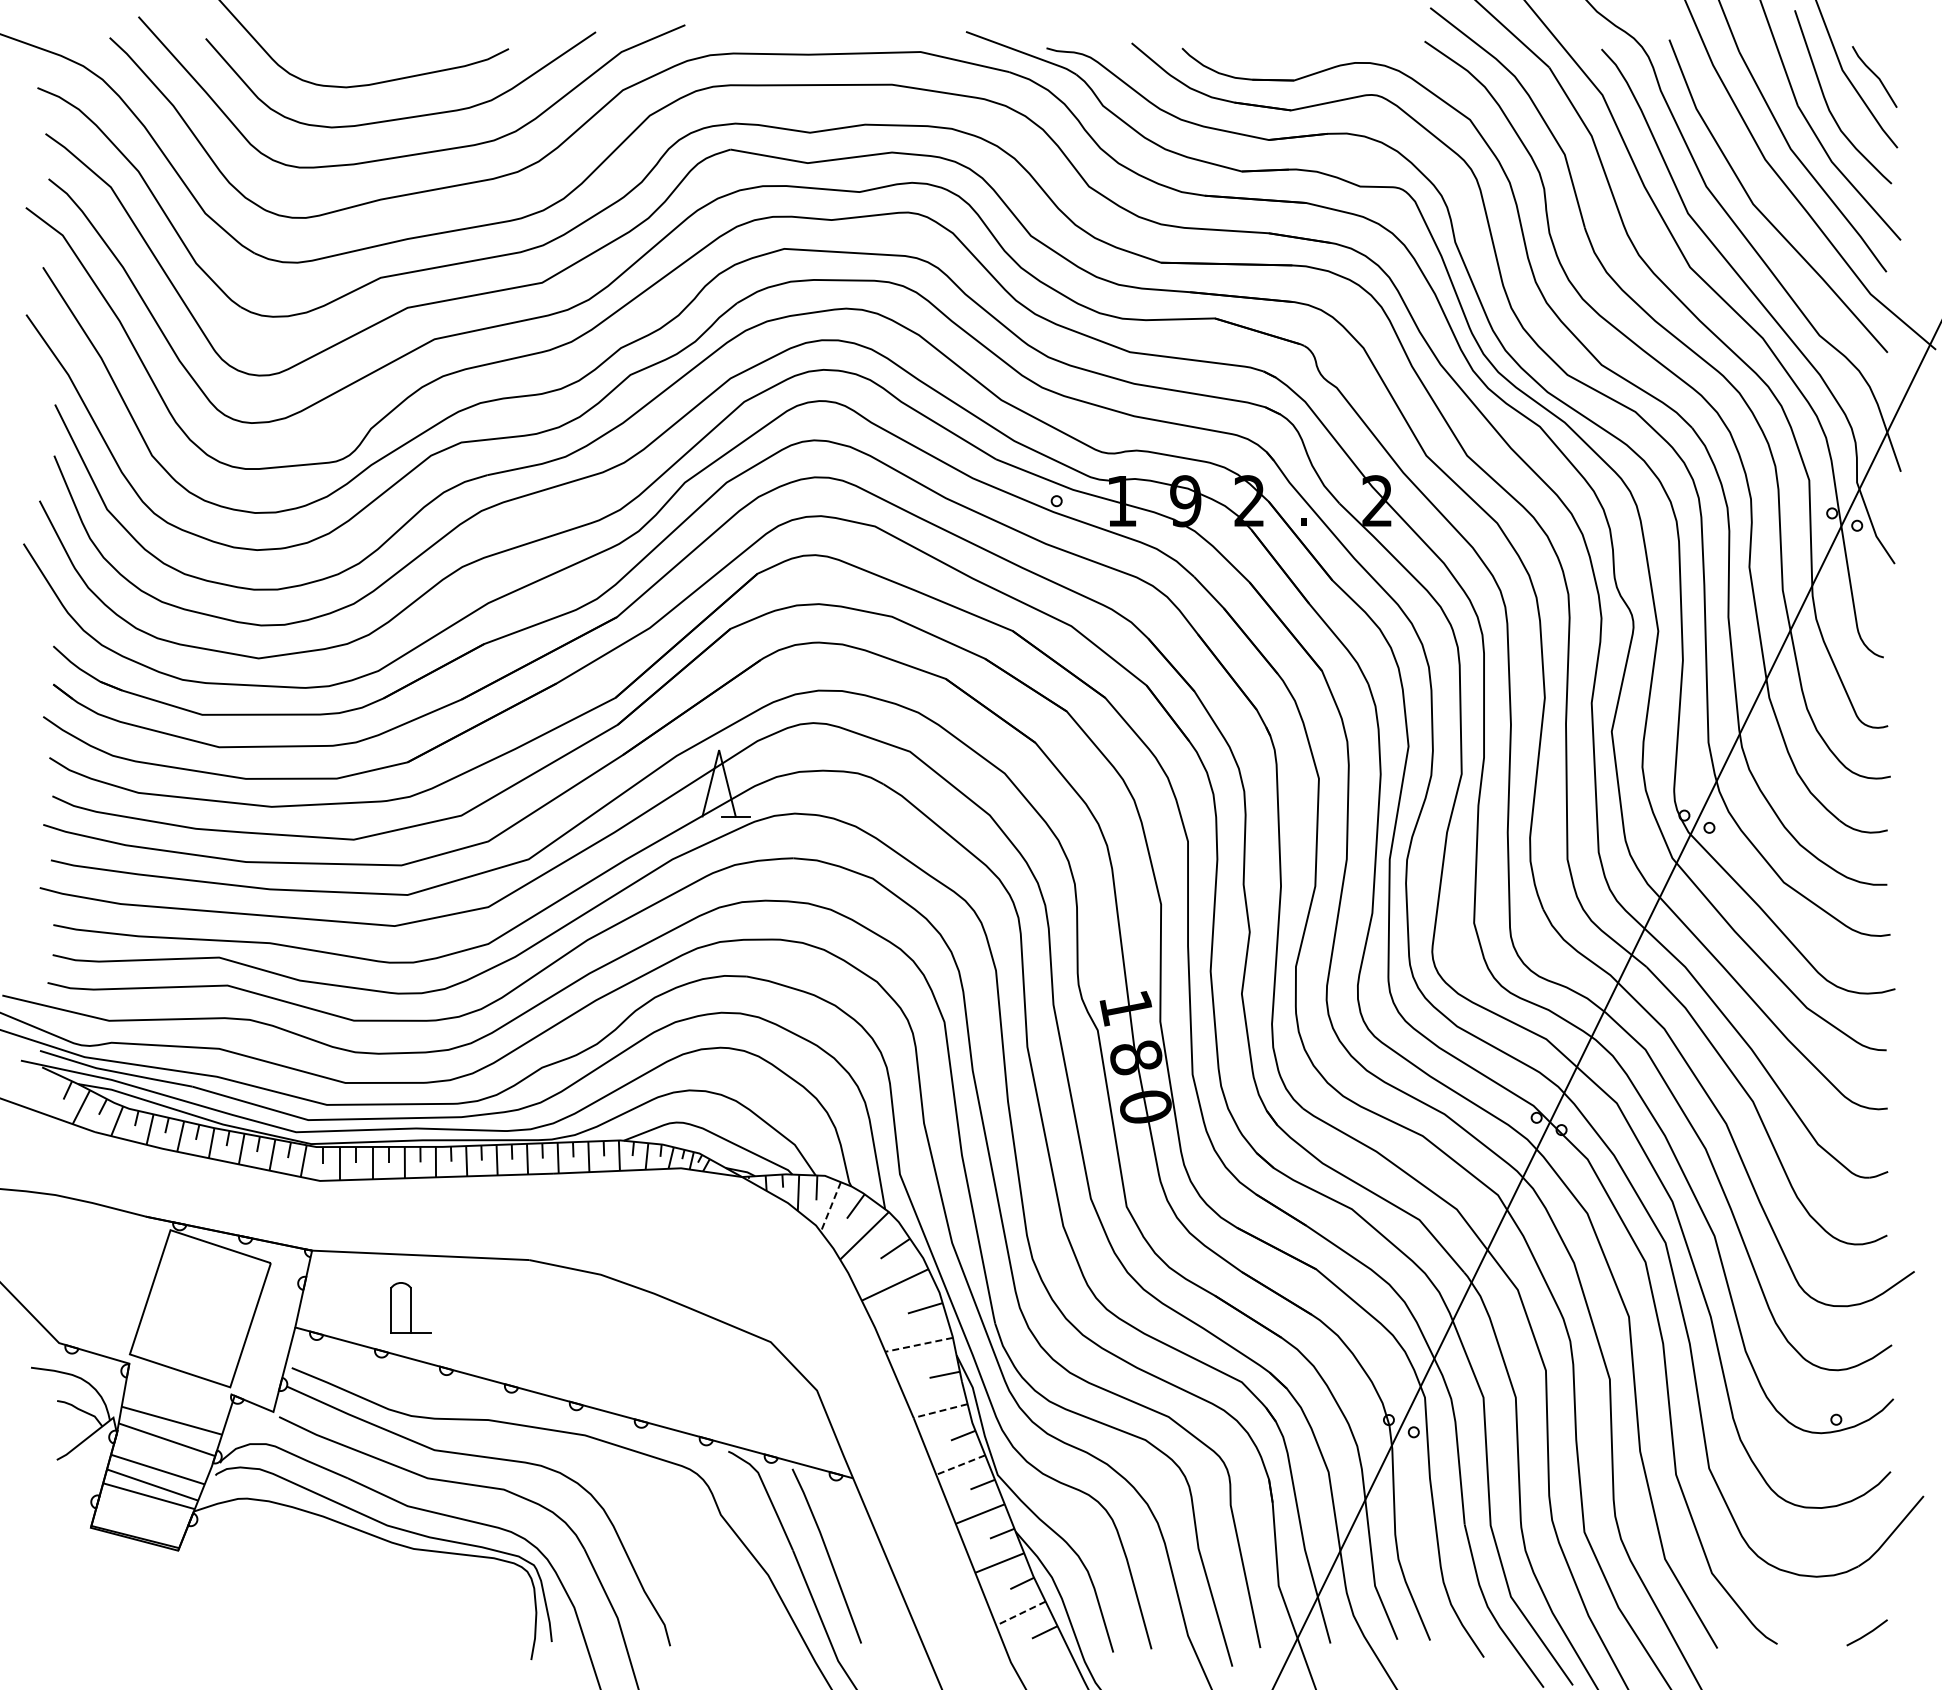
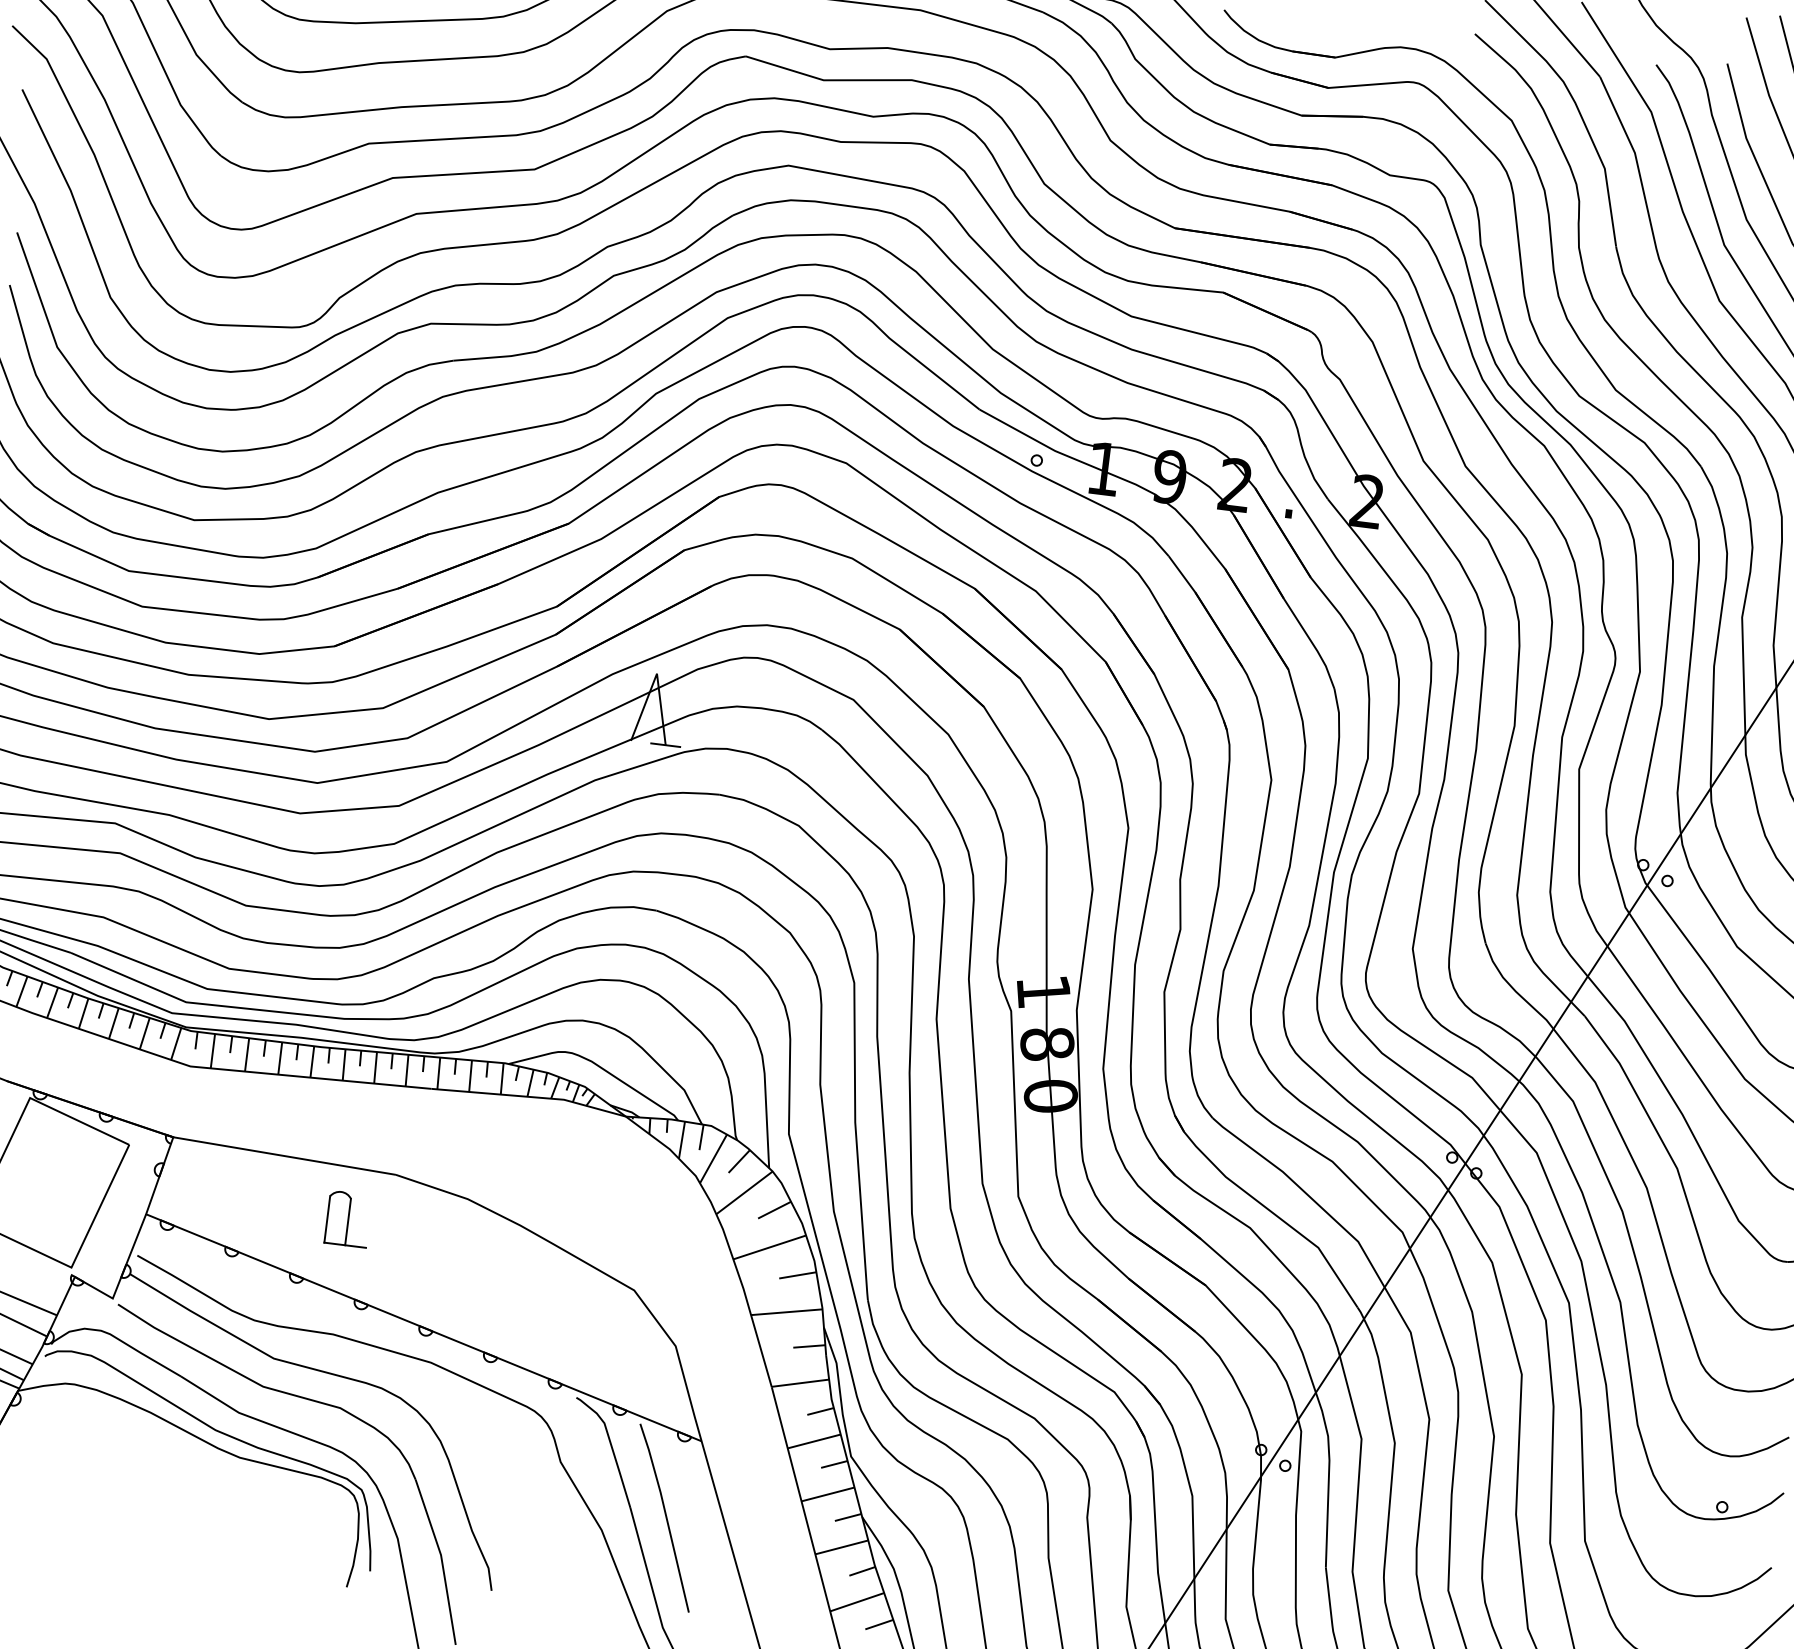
line: (830, 1207) -> (713, 1159), dashed -> solid
part: (410, 1307) -> (347, 1218), moved
line: (919, 1344) -> (787, 1311), dashed -> solid
line: (940, 1411) -> (800, 1383), dashed -> solid
line: (960, 1465) -> (813, 1441), dashed -> solid
line: (1020, 1613) -> (856, 1602), dashed -> solid

